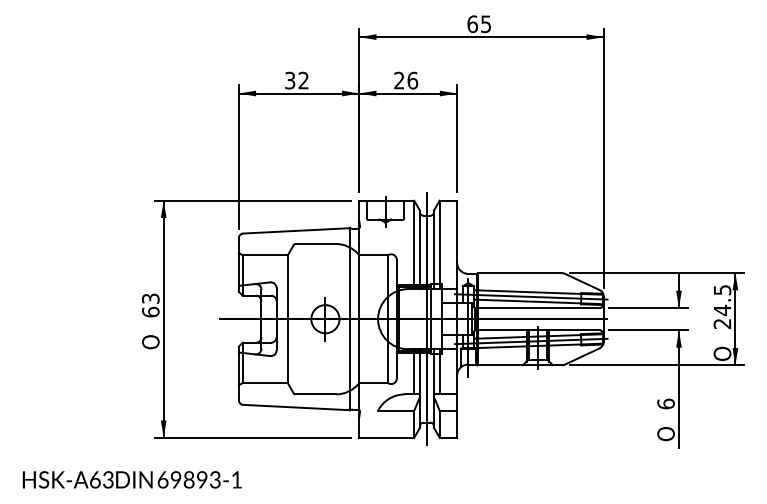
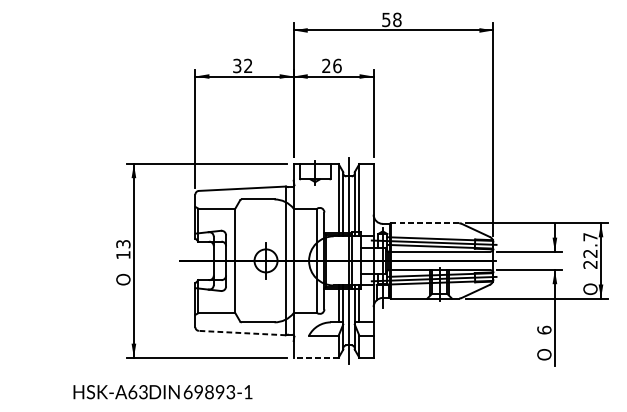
text: (479, 24) -> (391, 20), 65 -> 58
line: (519, 273) -> (424, 223), solid -> dashed
text: (722, 300) -> (590, 245), 24.5 -> 22.7
text: (150, 311) -> (123, 254), 63 -> 13
line: (296, 407) -> (242, 333), solid -> dashed
line: (386, 437) -> (315, 357), solid -> dashed
text: (131, 479) -> (162, 391), moved

